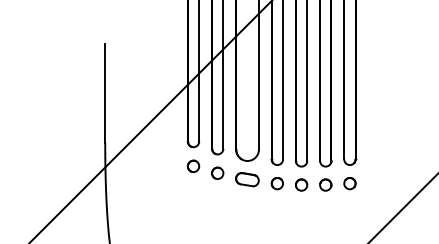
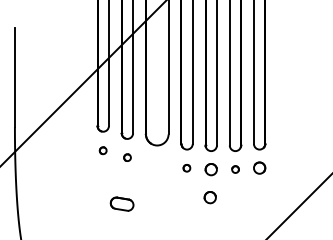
part: (193, 165) -> (103, 150), size x0.6
part: (217, 172) -> (127, 157), size x0.6
part: (247, 179) -> (122, 204), moved
part: (276, 183) -> (186, 168), size x0.6
part: (325, 184) -> (235, 169), size x0.6
part: (300, 212) -> (210, 197), added

